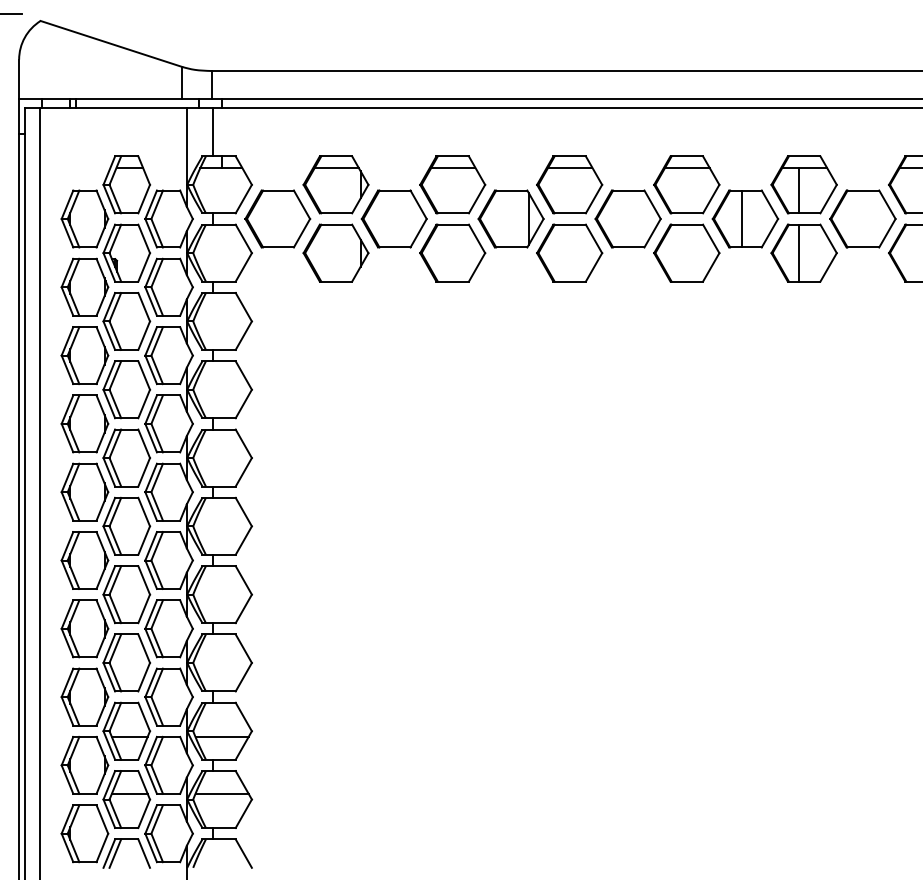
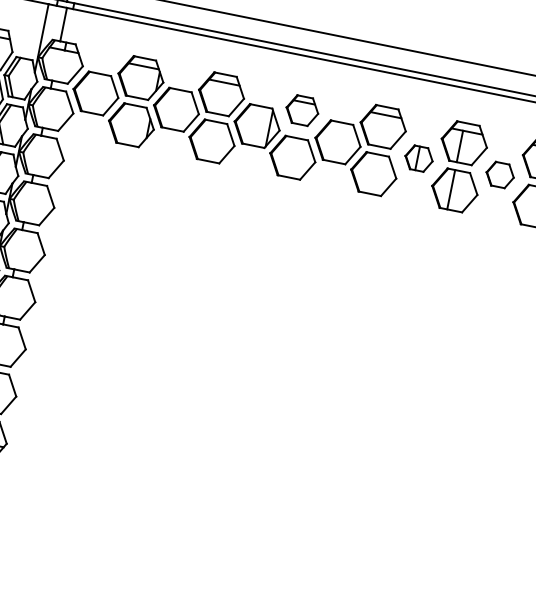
part: (569, 184) -> (302, 110), size x0.7
part: (745, 218) -> (419, 158), size x0.6
part: (862, 218) -> (499, 174), size x0.6

